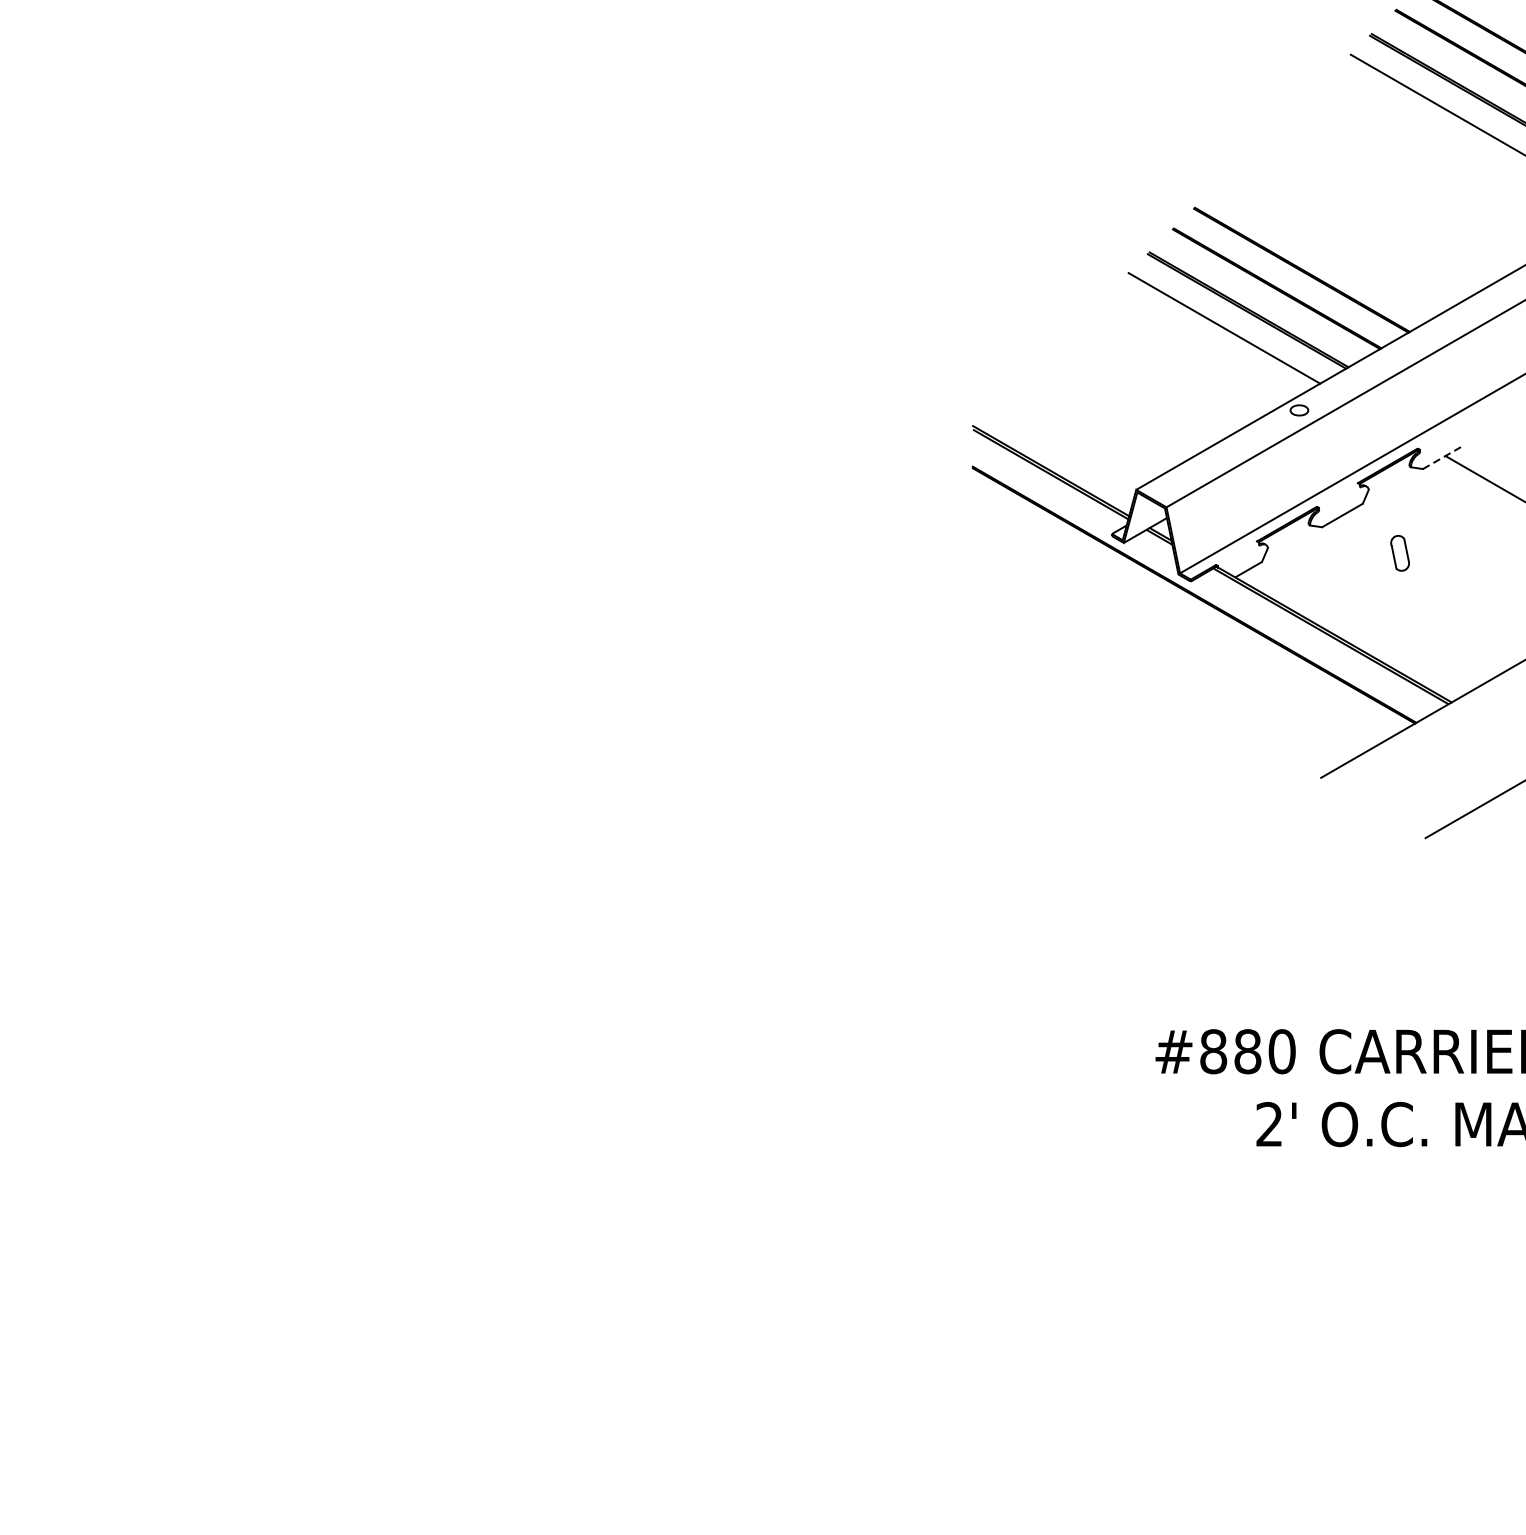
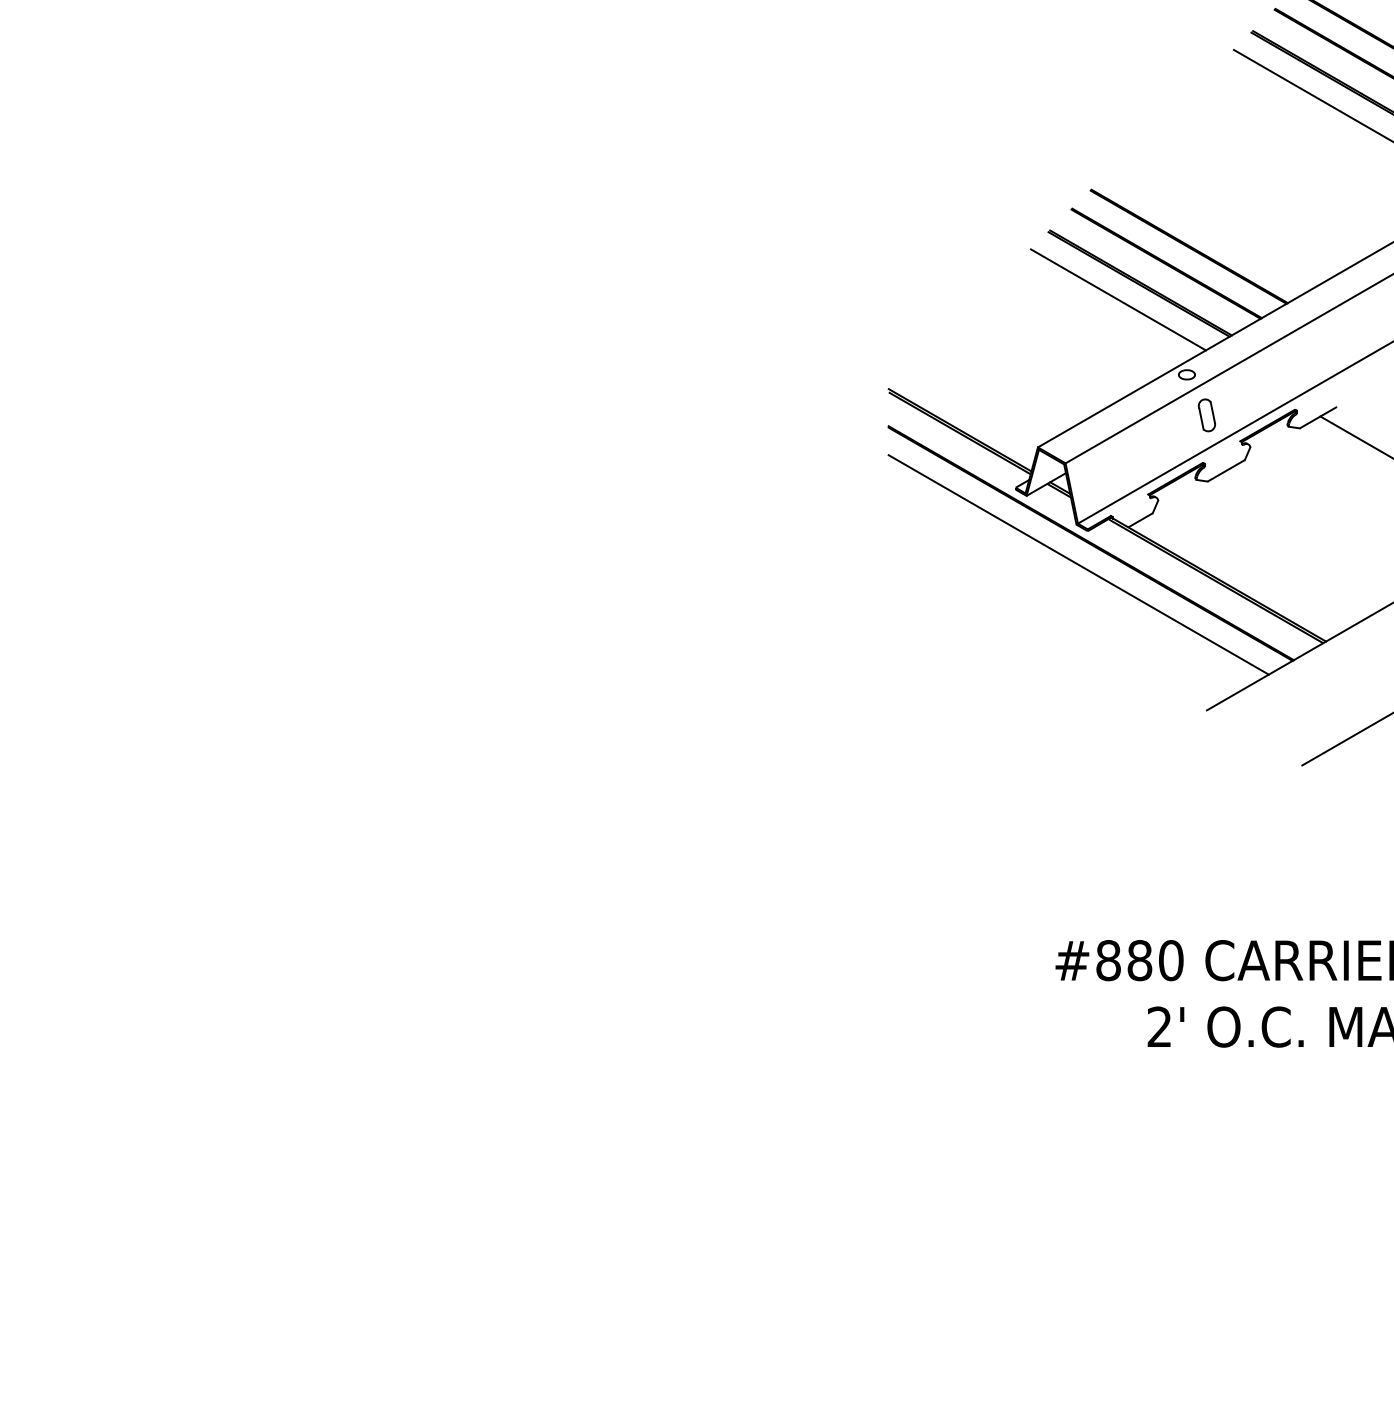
line: (1443, 457) -> (1318, 417), dashed -> solid
part: (1399, 553) -> (1206, 415), moved
line: (1180, 618) -> (1078, 564), added

